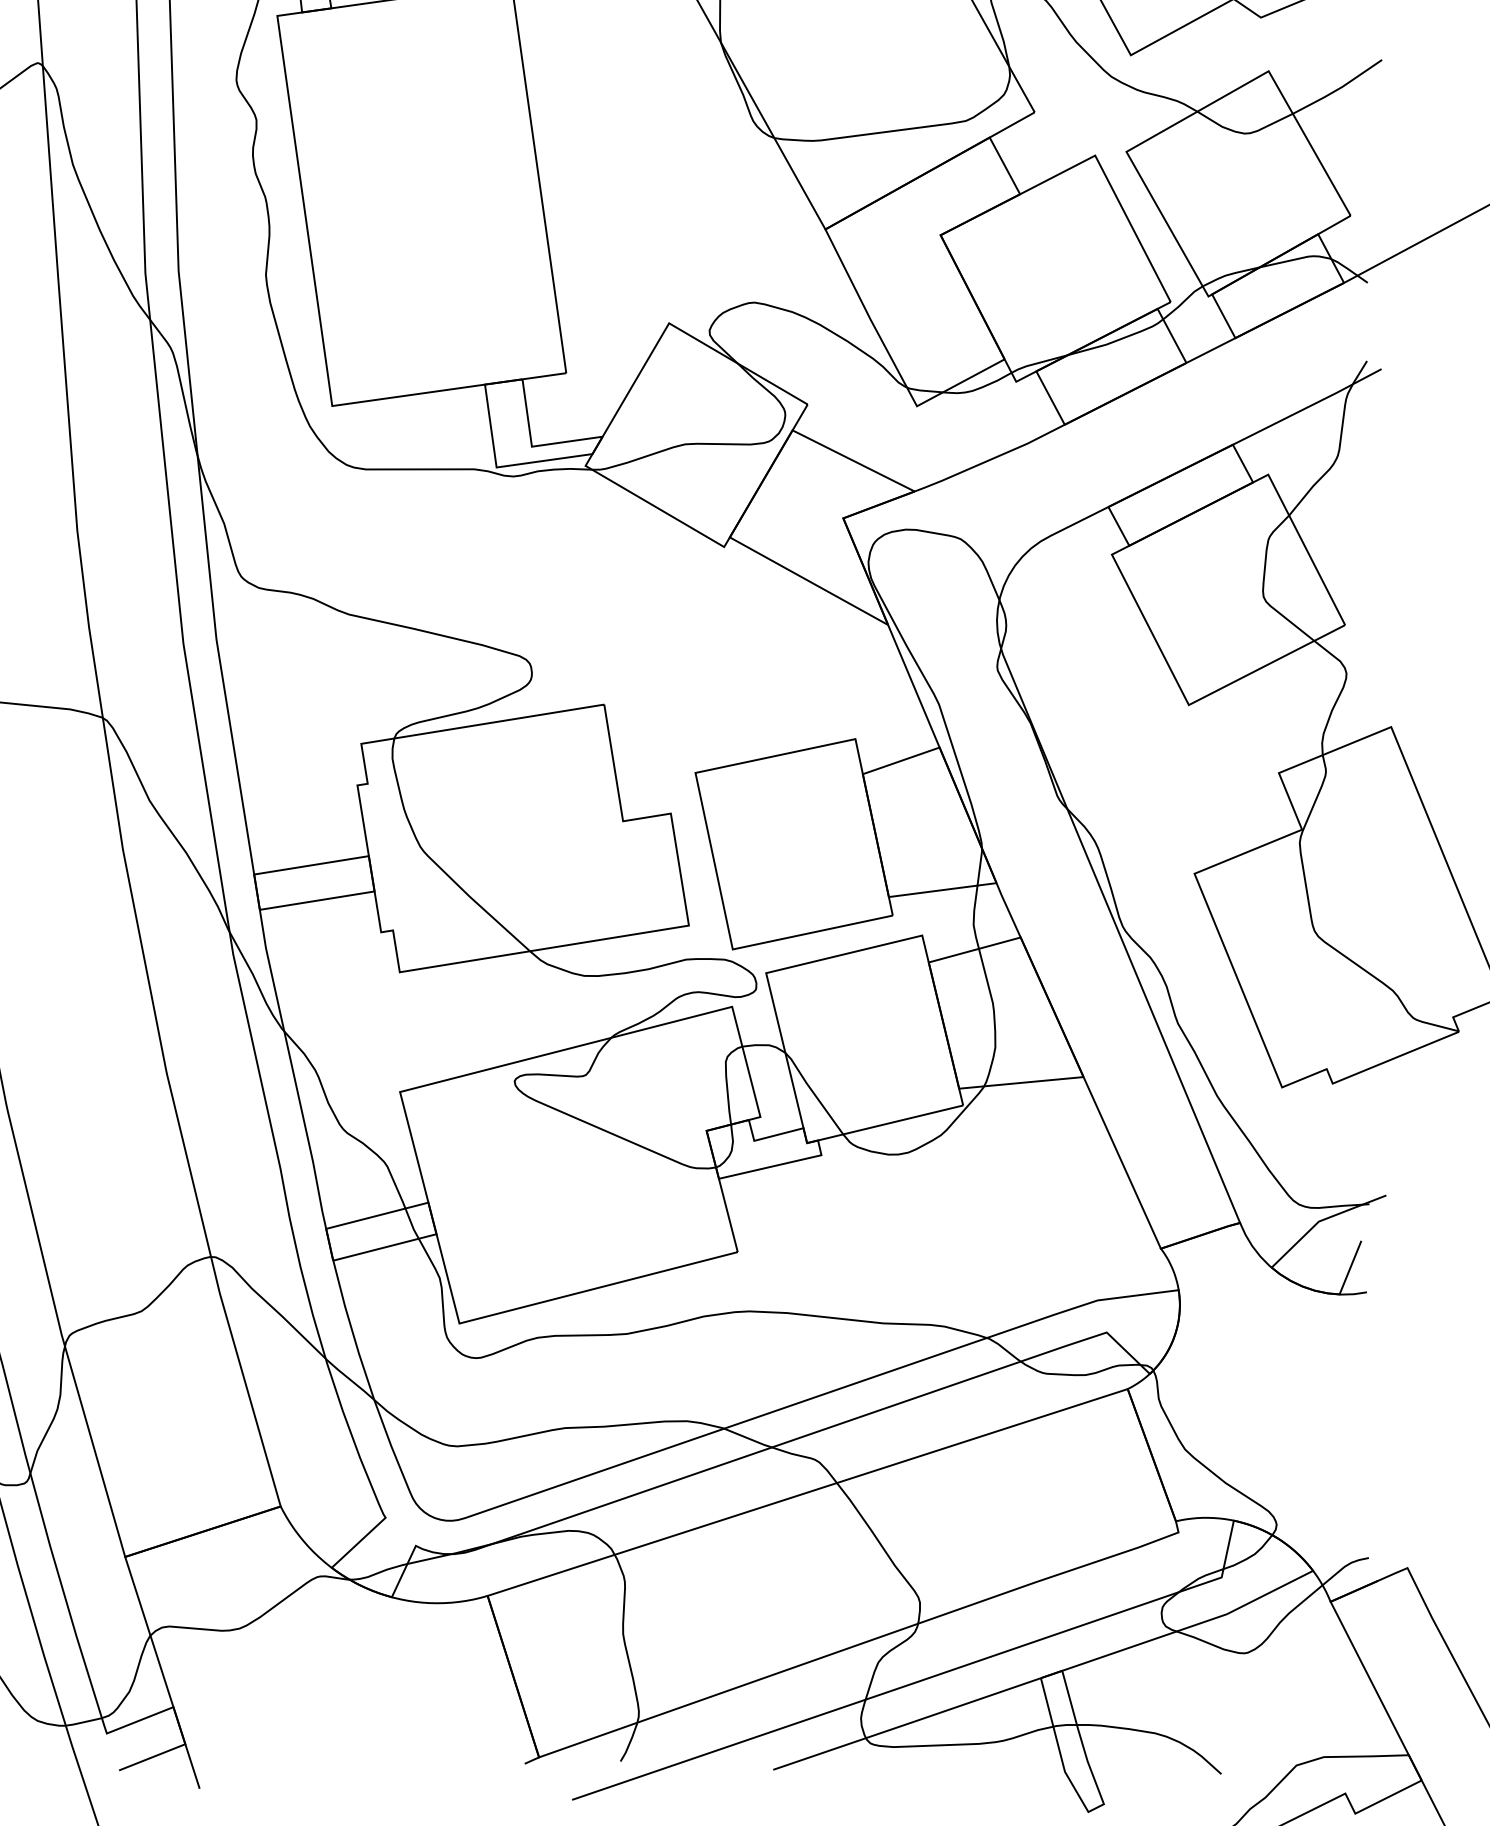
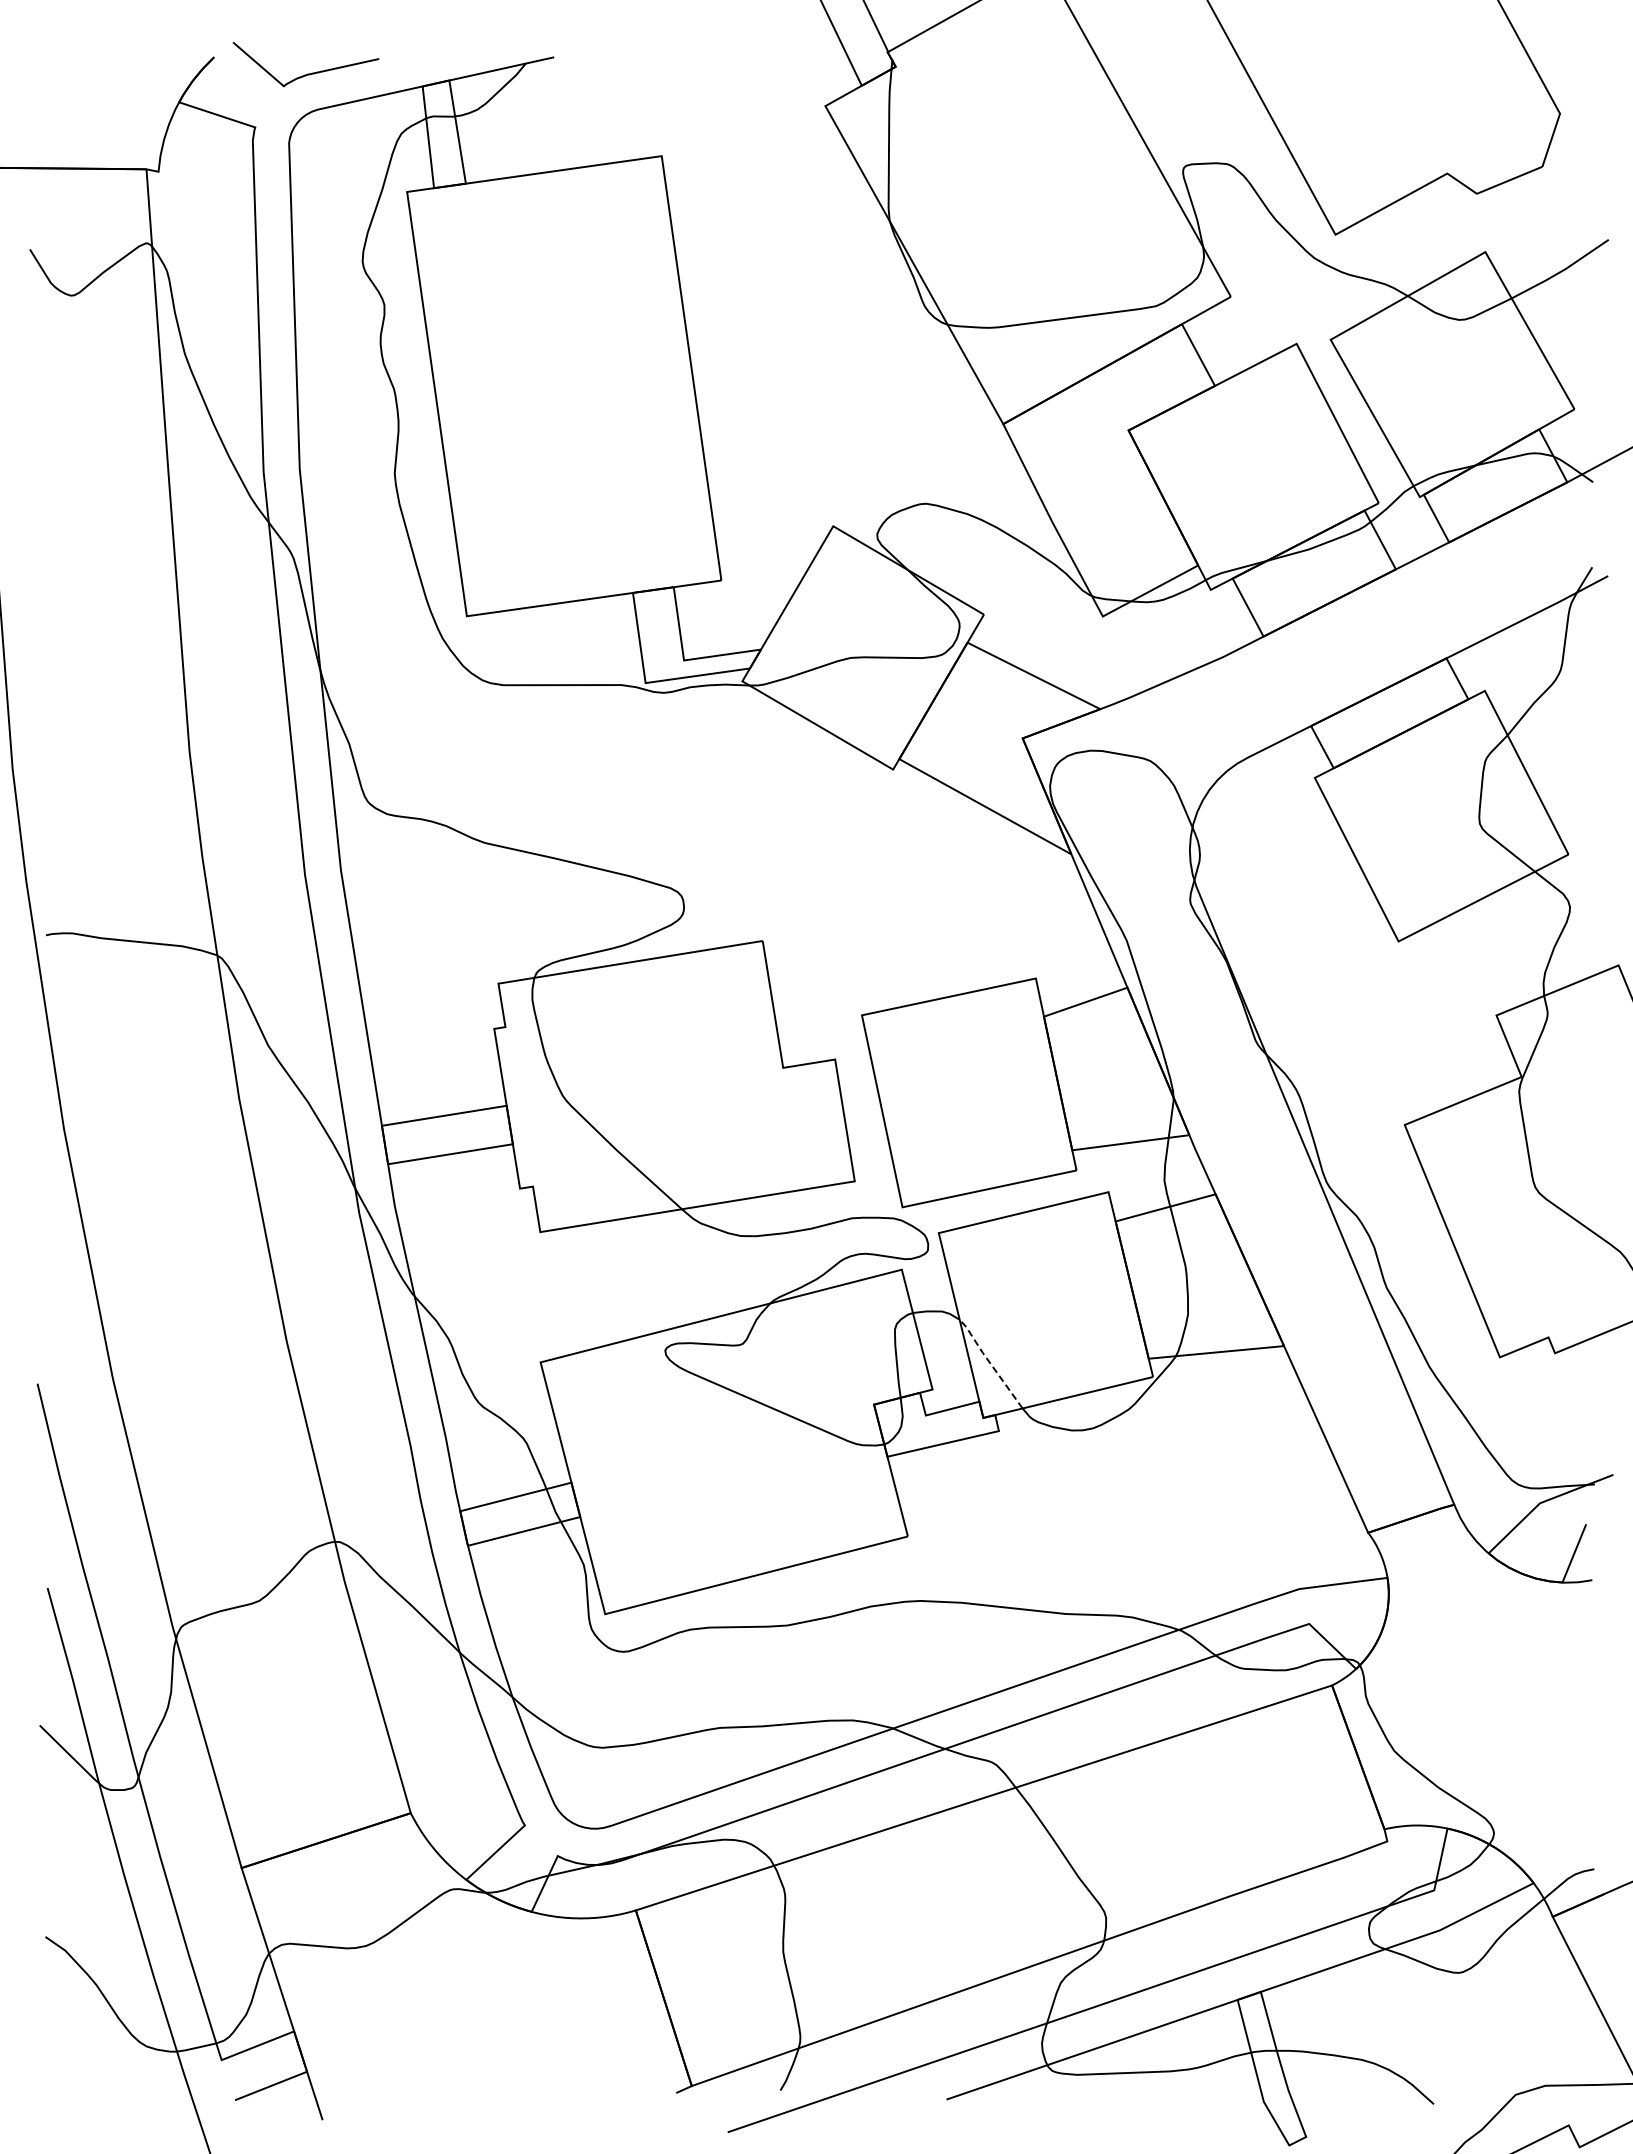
line: (813, 1092) -> (990, 1362), solid -> dashed

